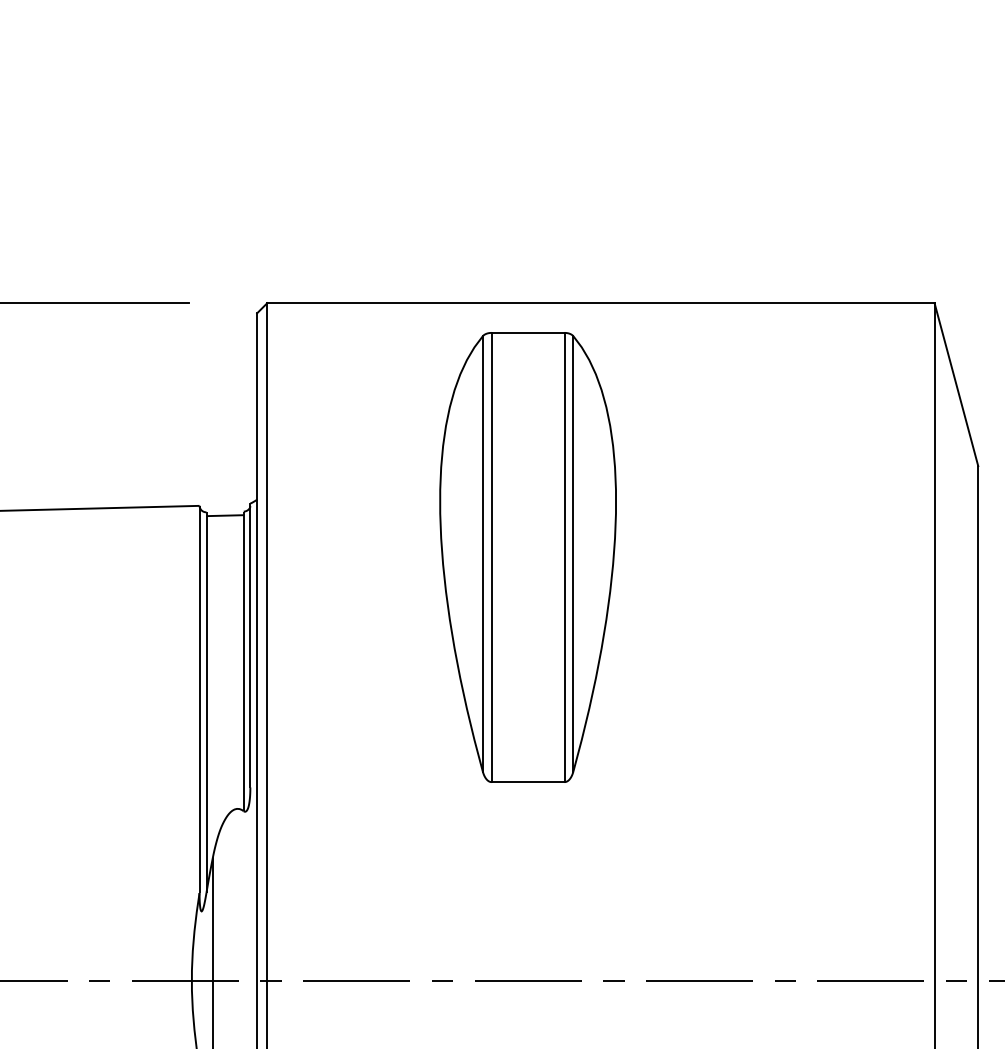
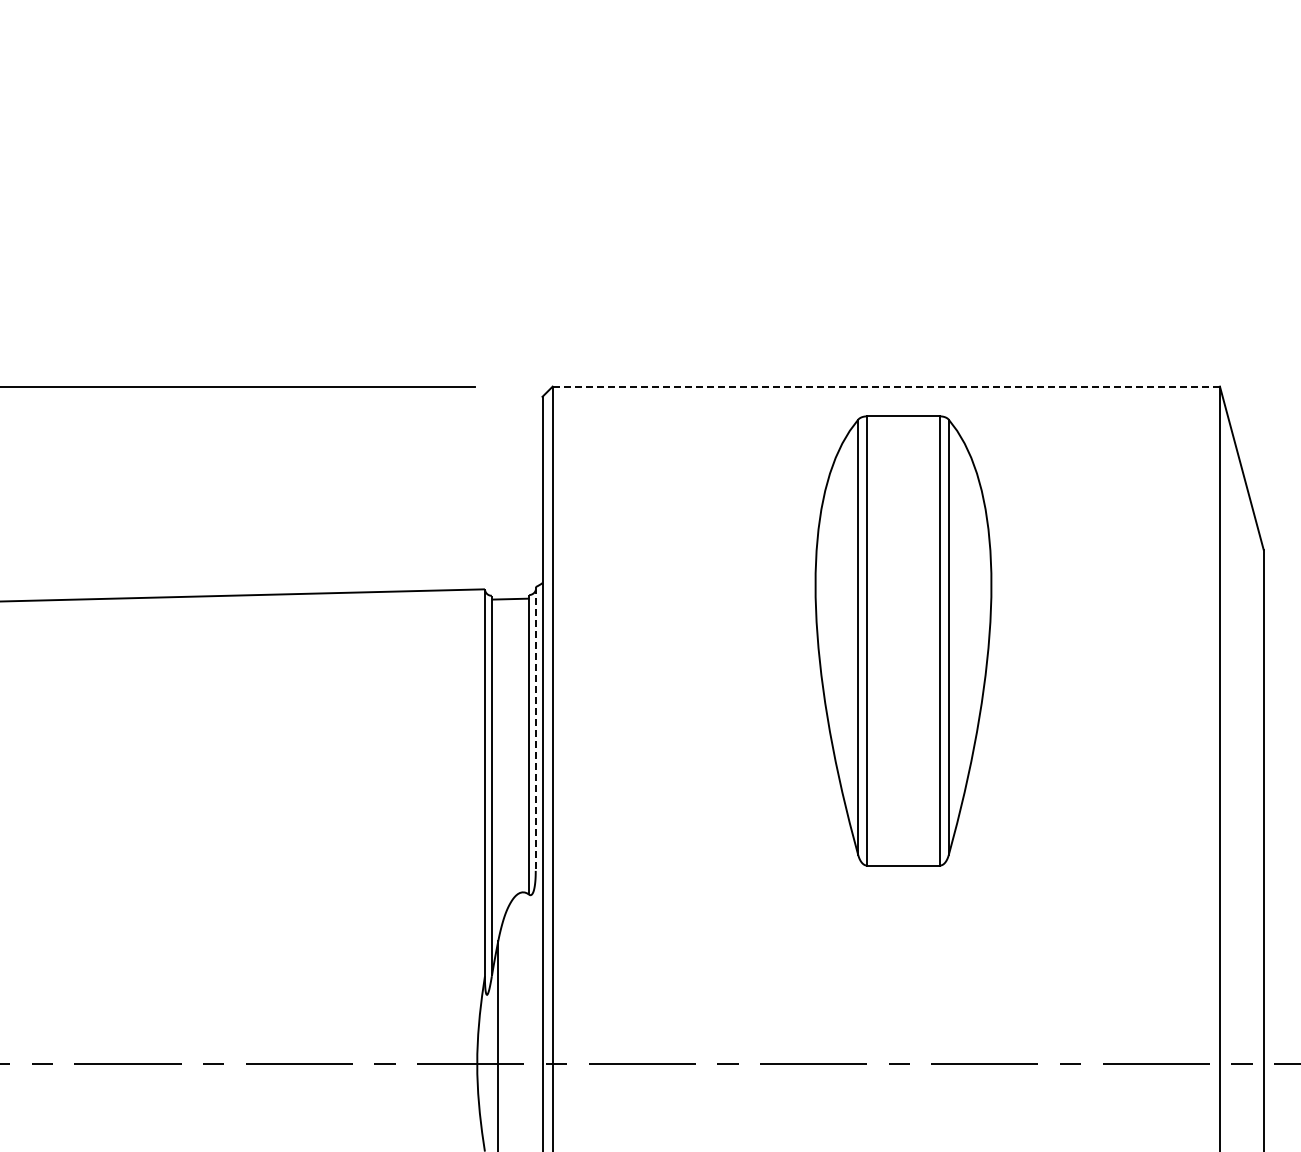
line: (601, 303) -> (886, 386), solid -> dashed
part: (528, 557) -> (903, 640), moved
line: (250, 645) -> (535, 728), solid -> dashed

